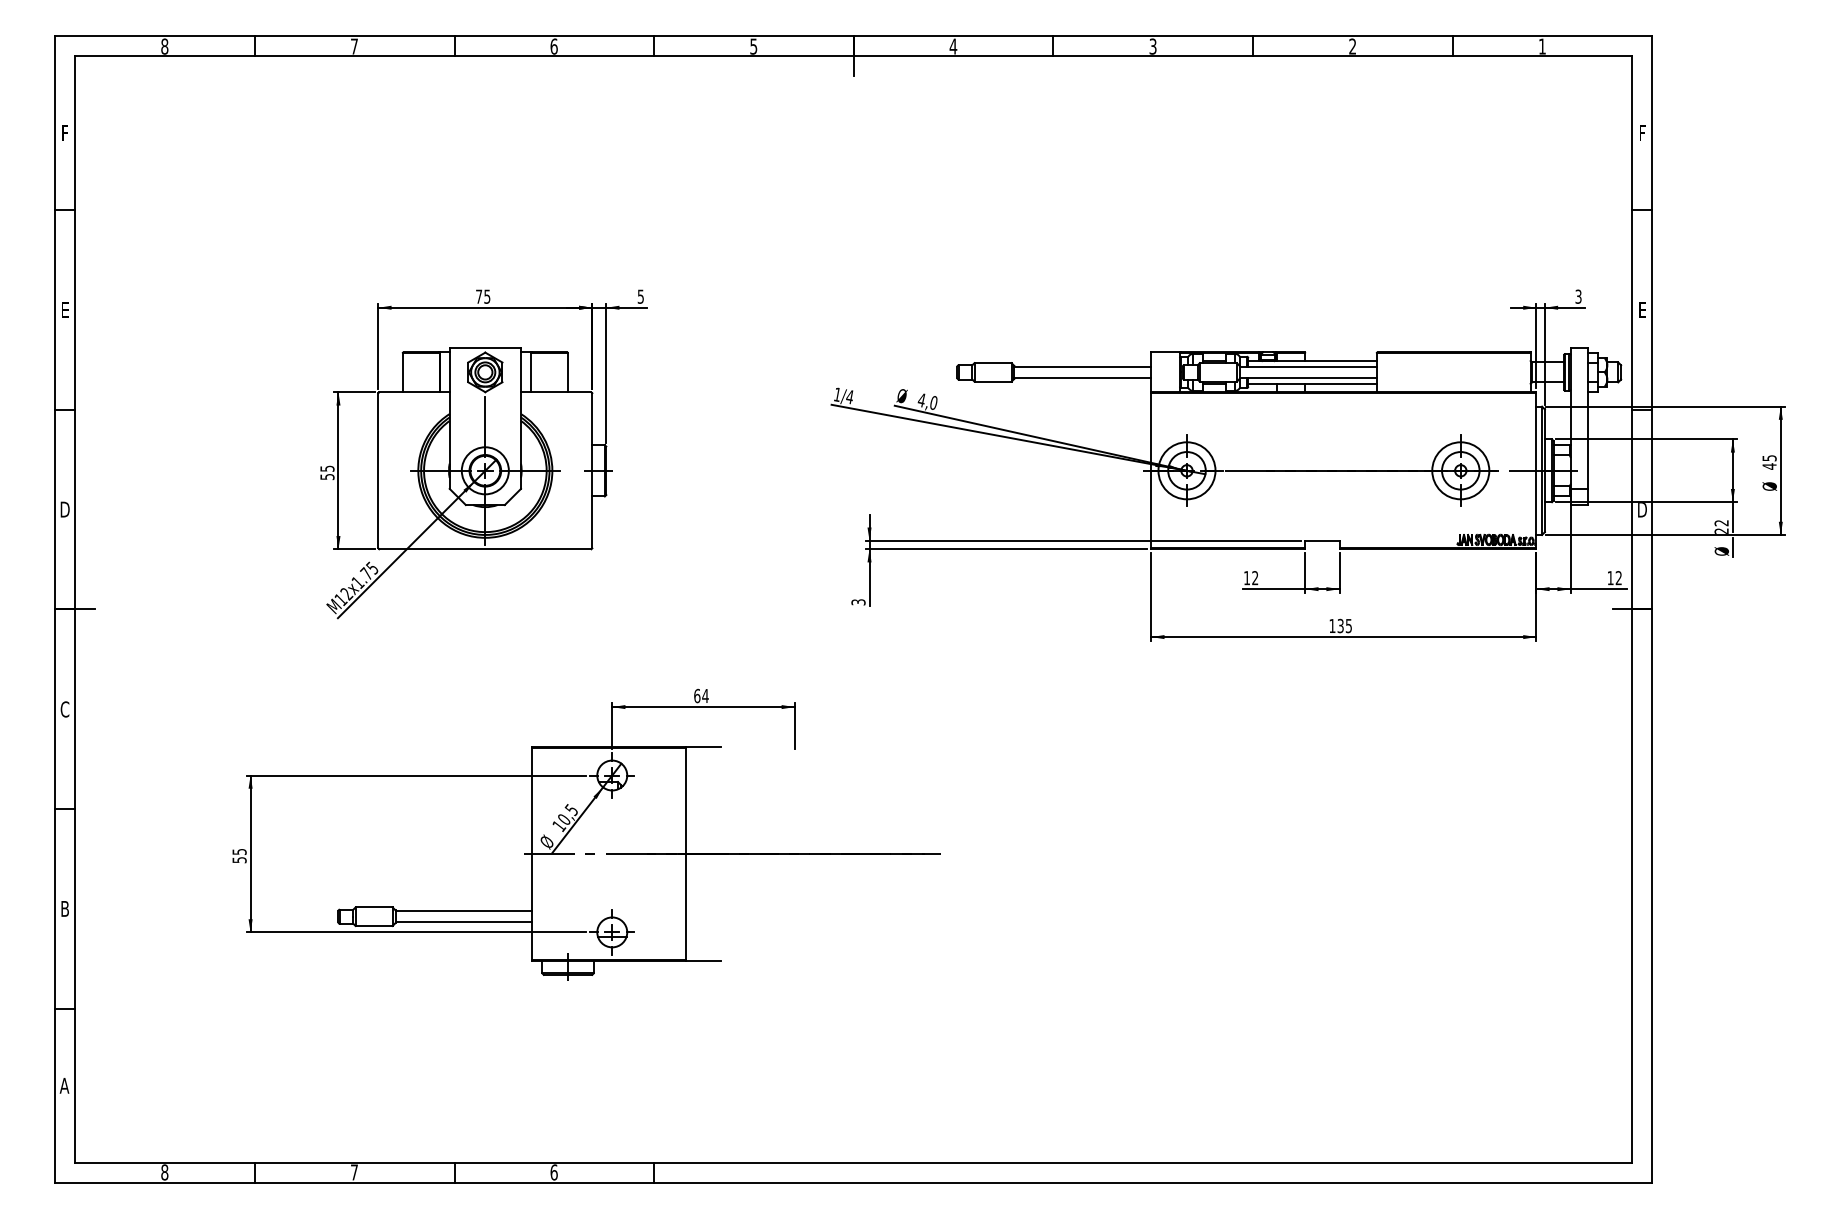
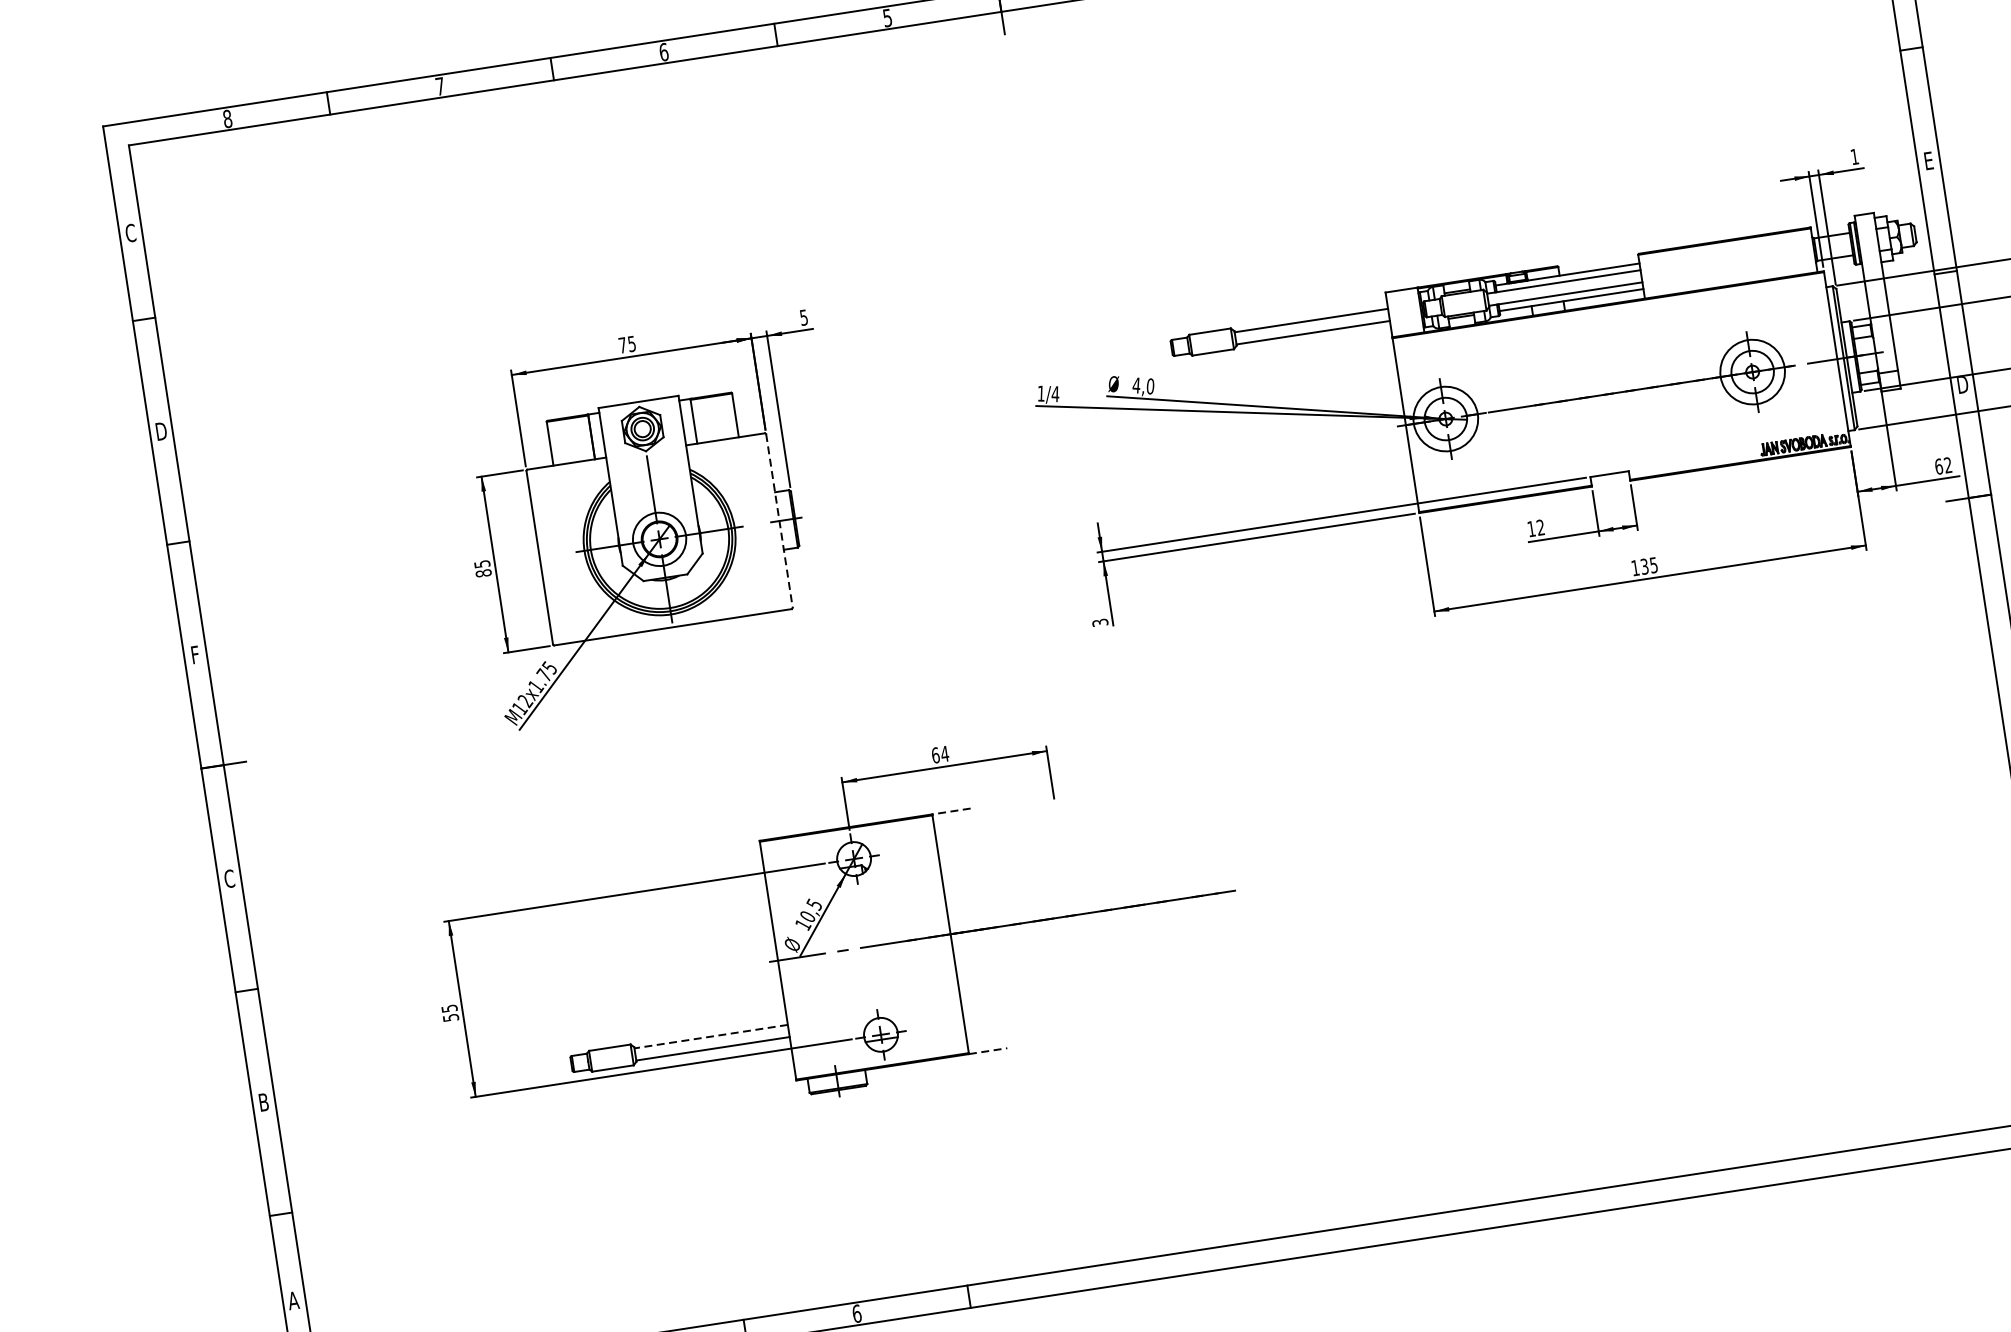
text: (64, 133) -> (130, 233), F -> C
text: (1578, 296) -> (1854, 156), 3 -> 1
text: (65, 309) -> (161, 430), E -> D
line: (592, 470) -> (779, 520), solid -> dashed
text: (327, 476) -> (483, 572), 55 -> 85
text: (64, 509) -> (194, 654), D -> F
text: (1610, 578) -> (1938, 467), 12 -> 62
line: (703, 747) -> (951, 812), solid -> dashed
line: (463, 911) -> (710, 1036), solid -> dashed
line: (704, 960) -> (989, 1050), solid -> dashed

